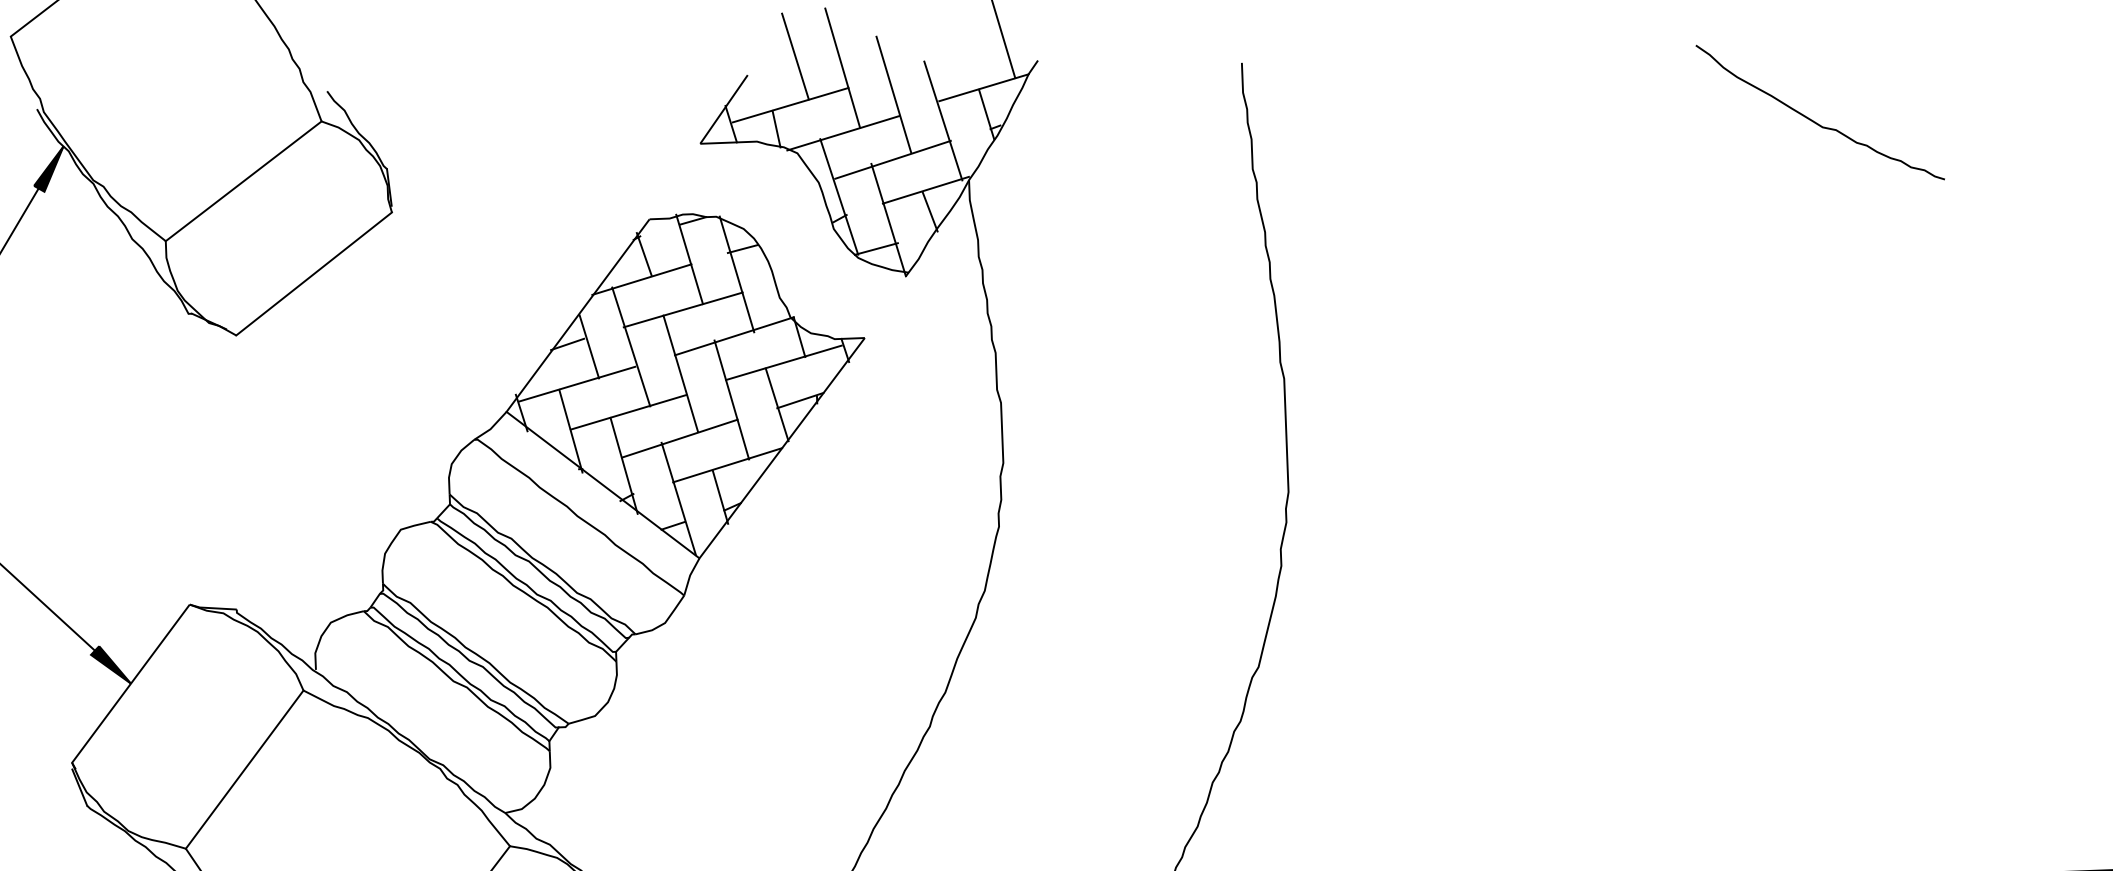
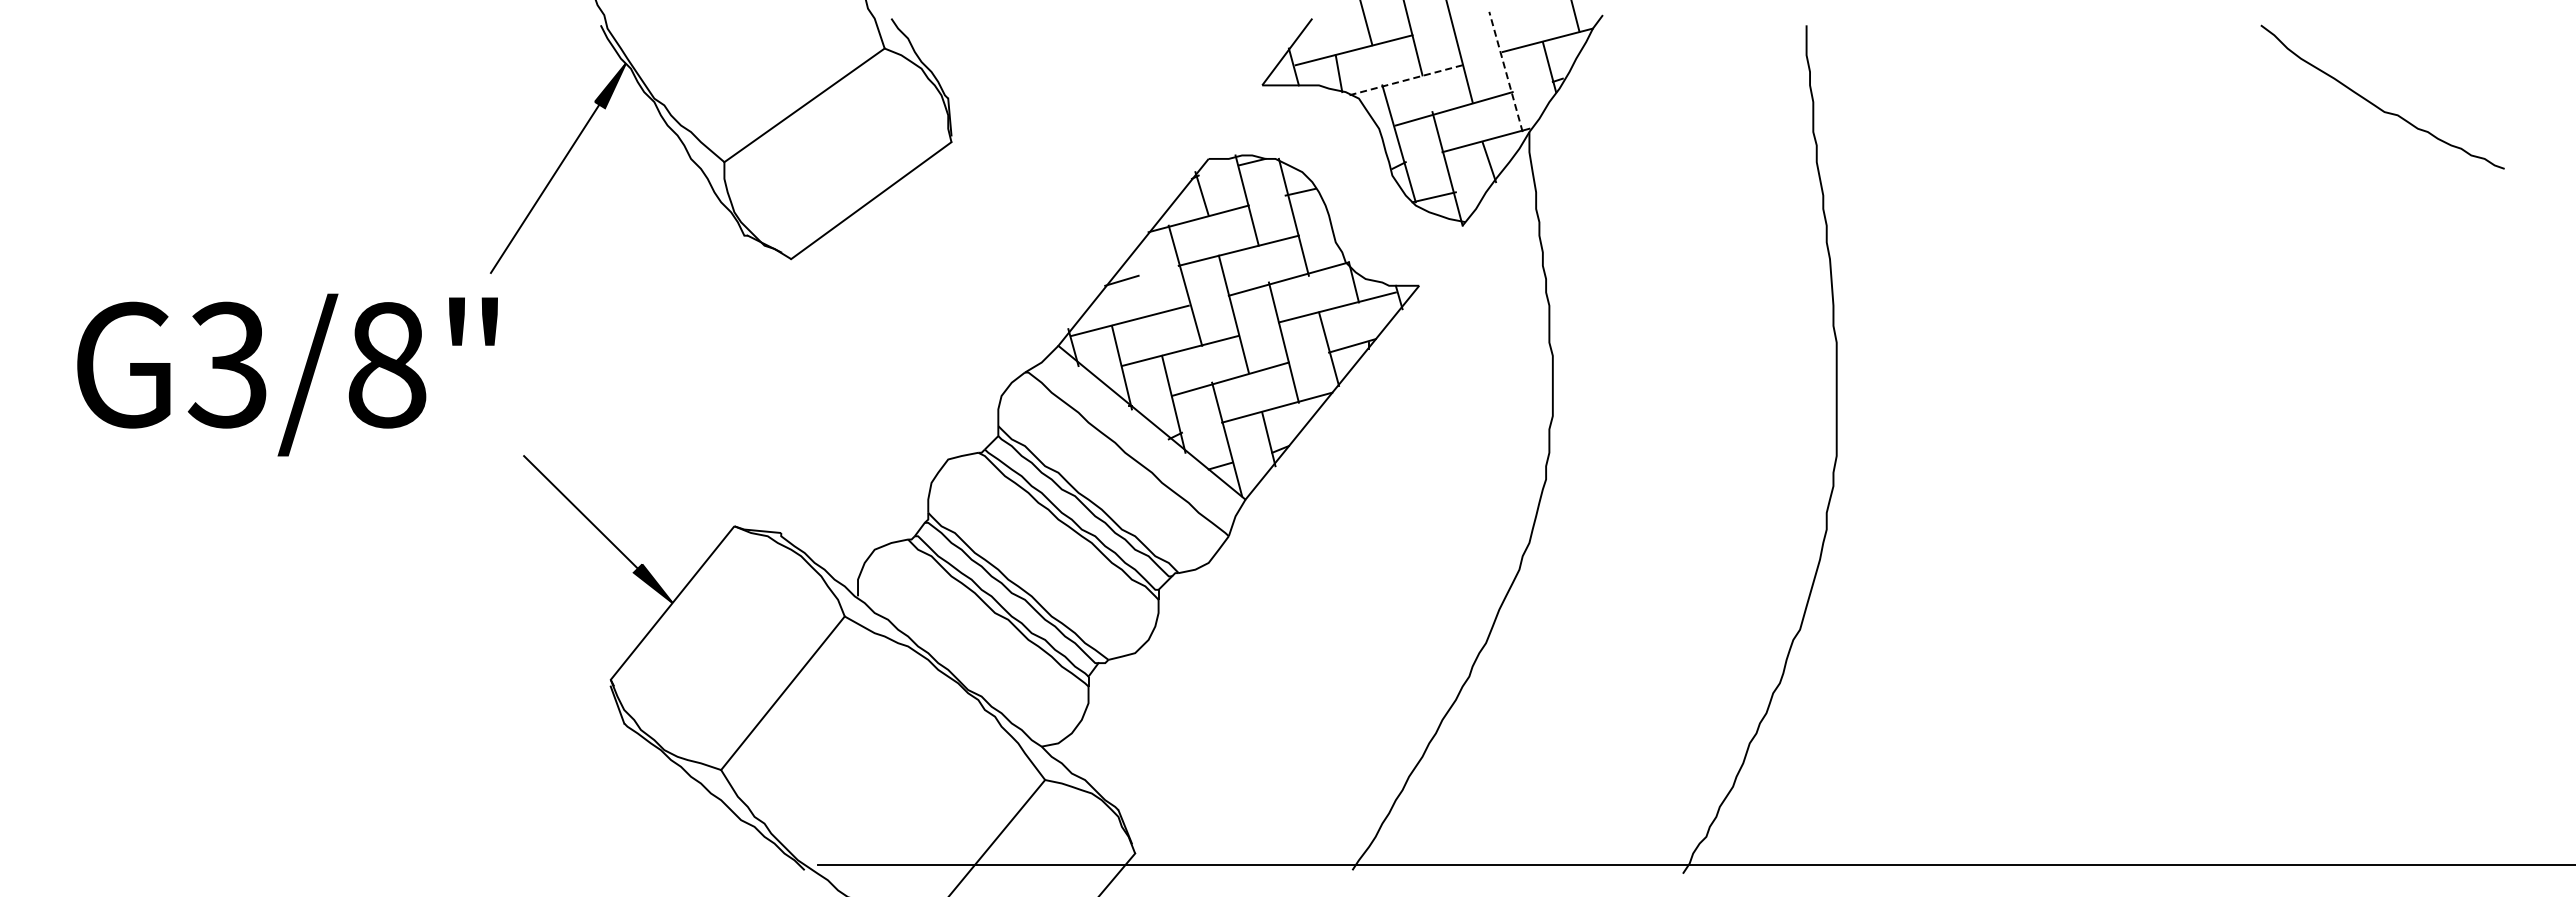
line: (942, 120) -> (1505, 71), solid -> dashed
line: (843, 133) -> (1405, 80), solid -> dashed
line: (589, 346) -> (1143, 283), removed

